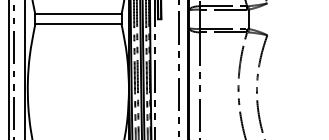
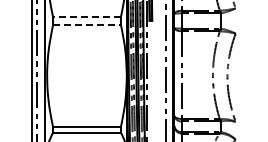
line: (79, 14) -> (87, 17), solid -> dashed
line: (79, 23) -> (87, 24), solid -> dashed

